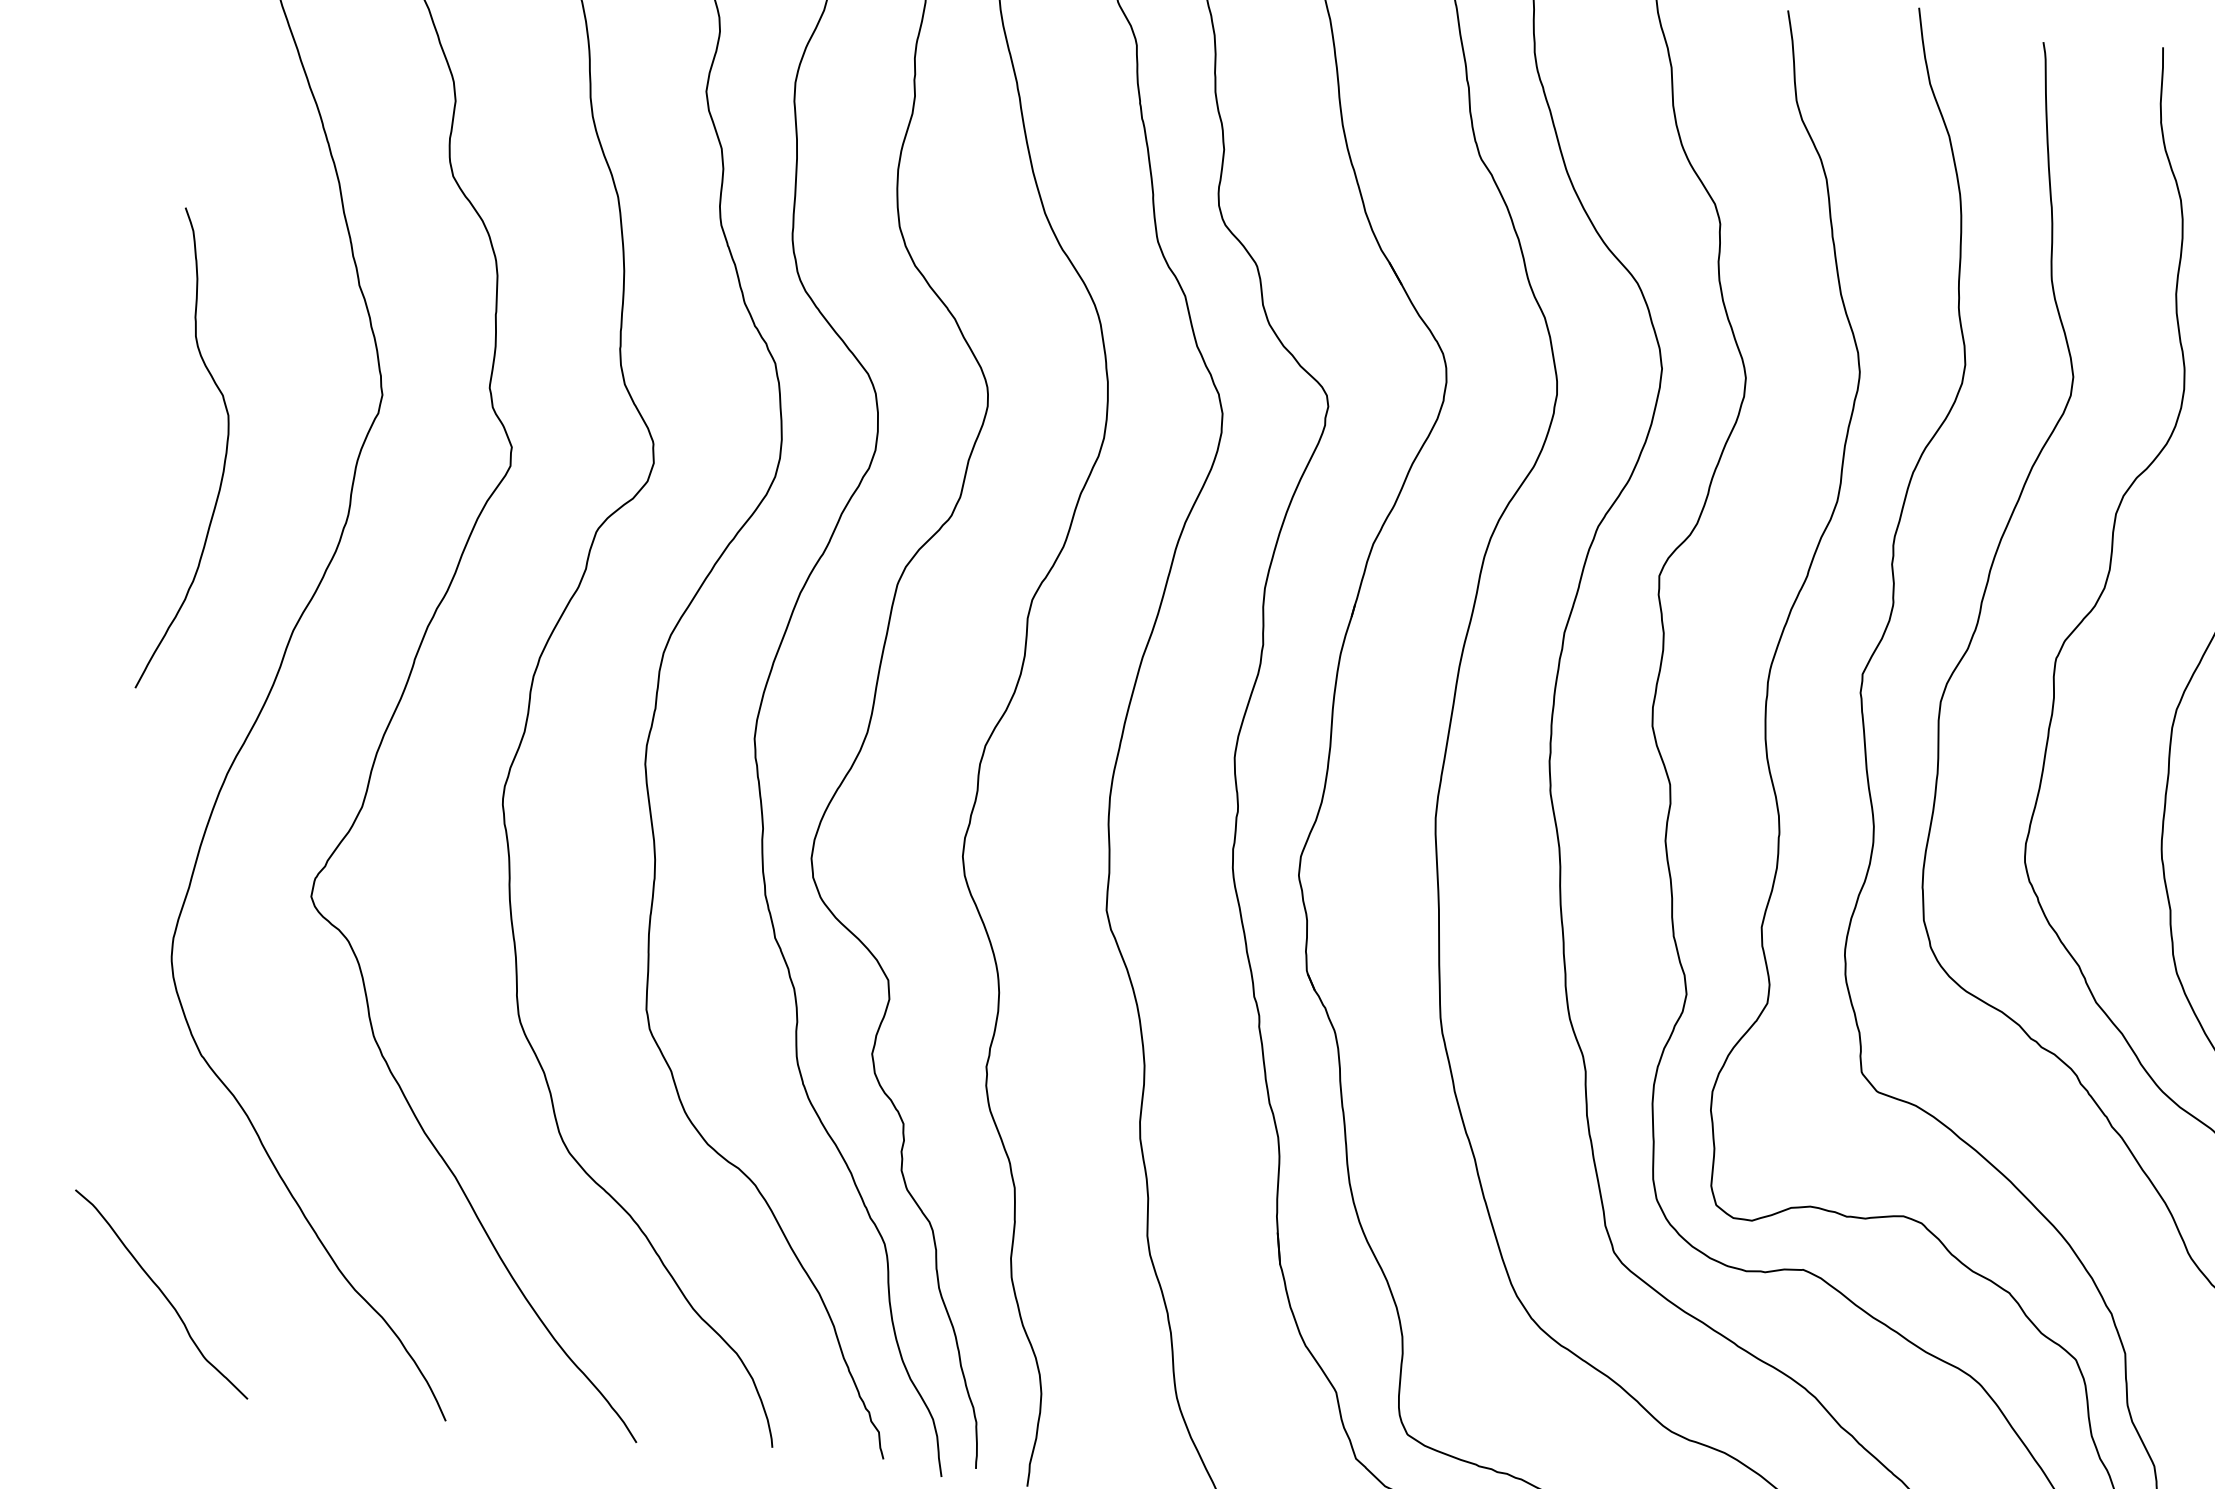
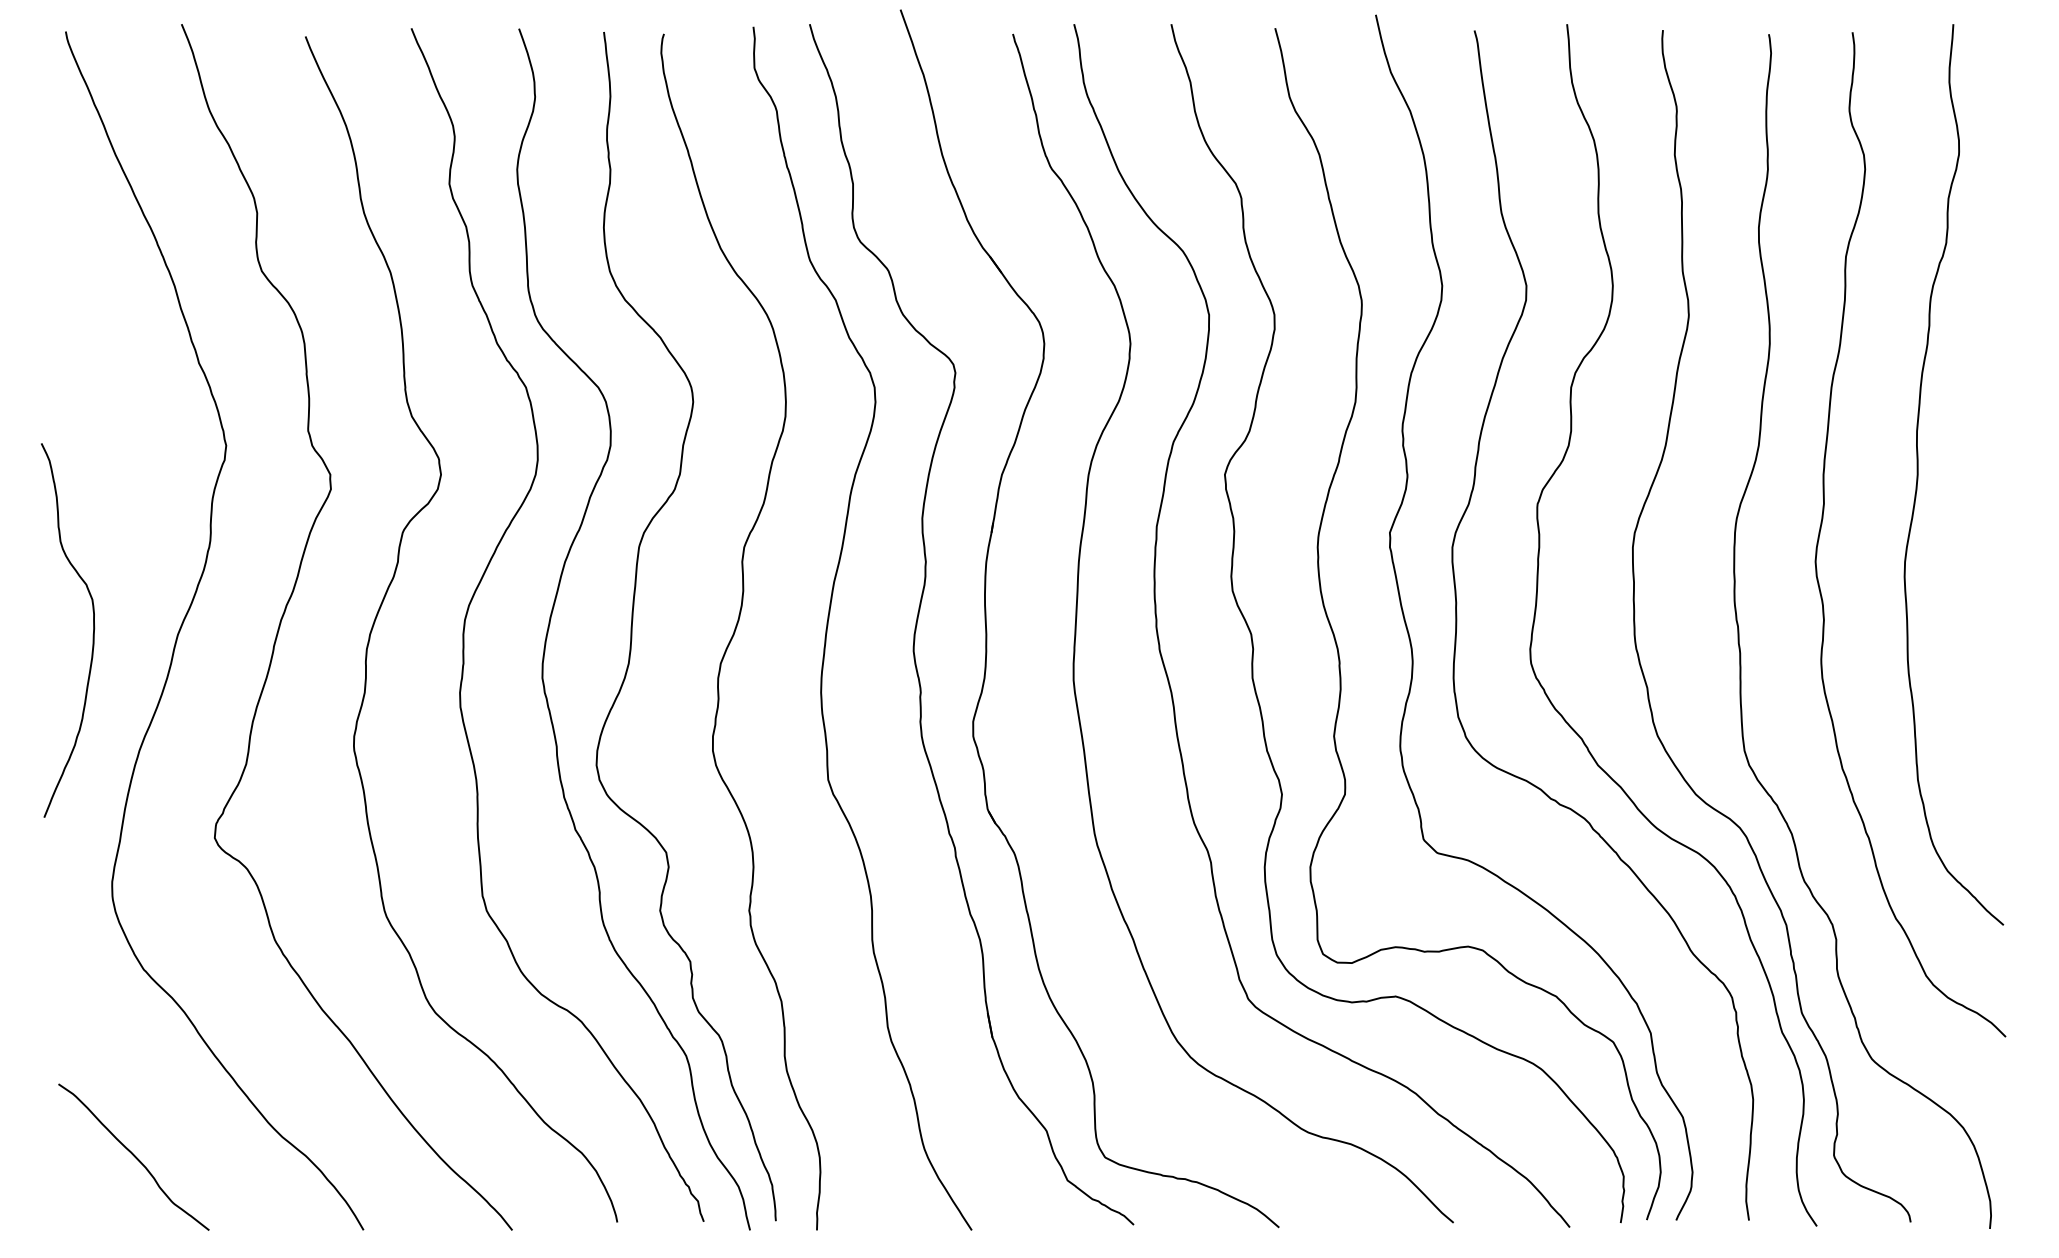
curve: (223, 460) -> (92, 634), moved

